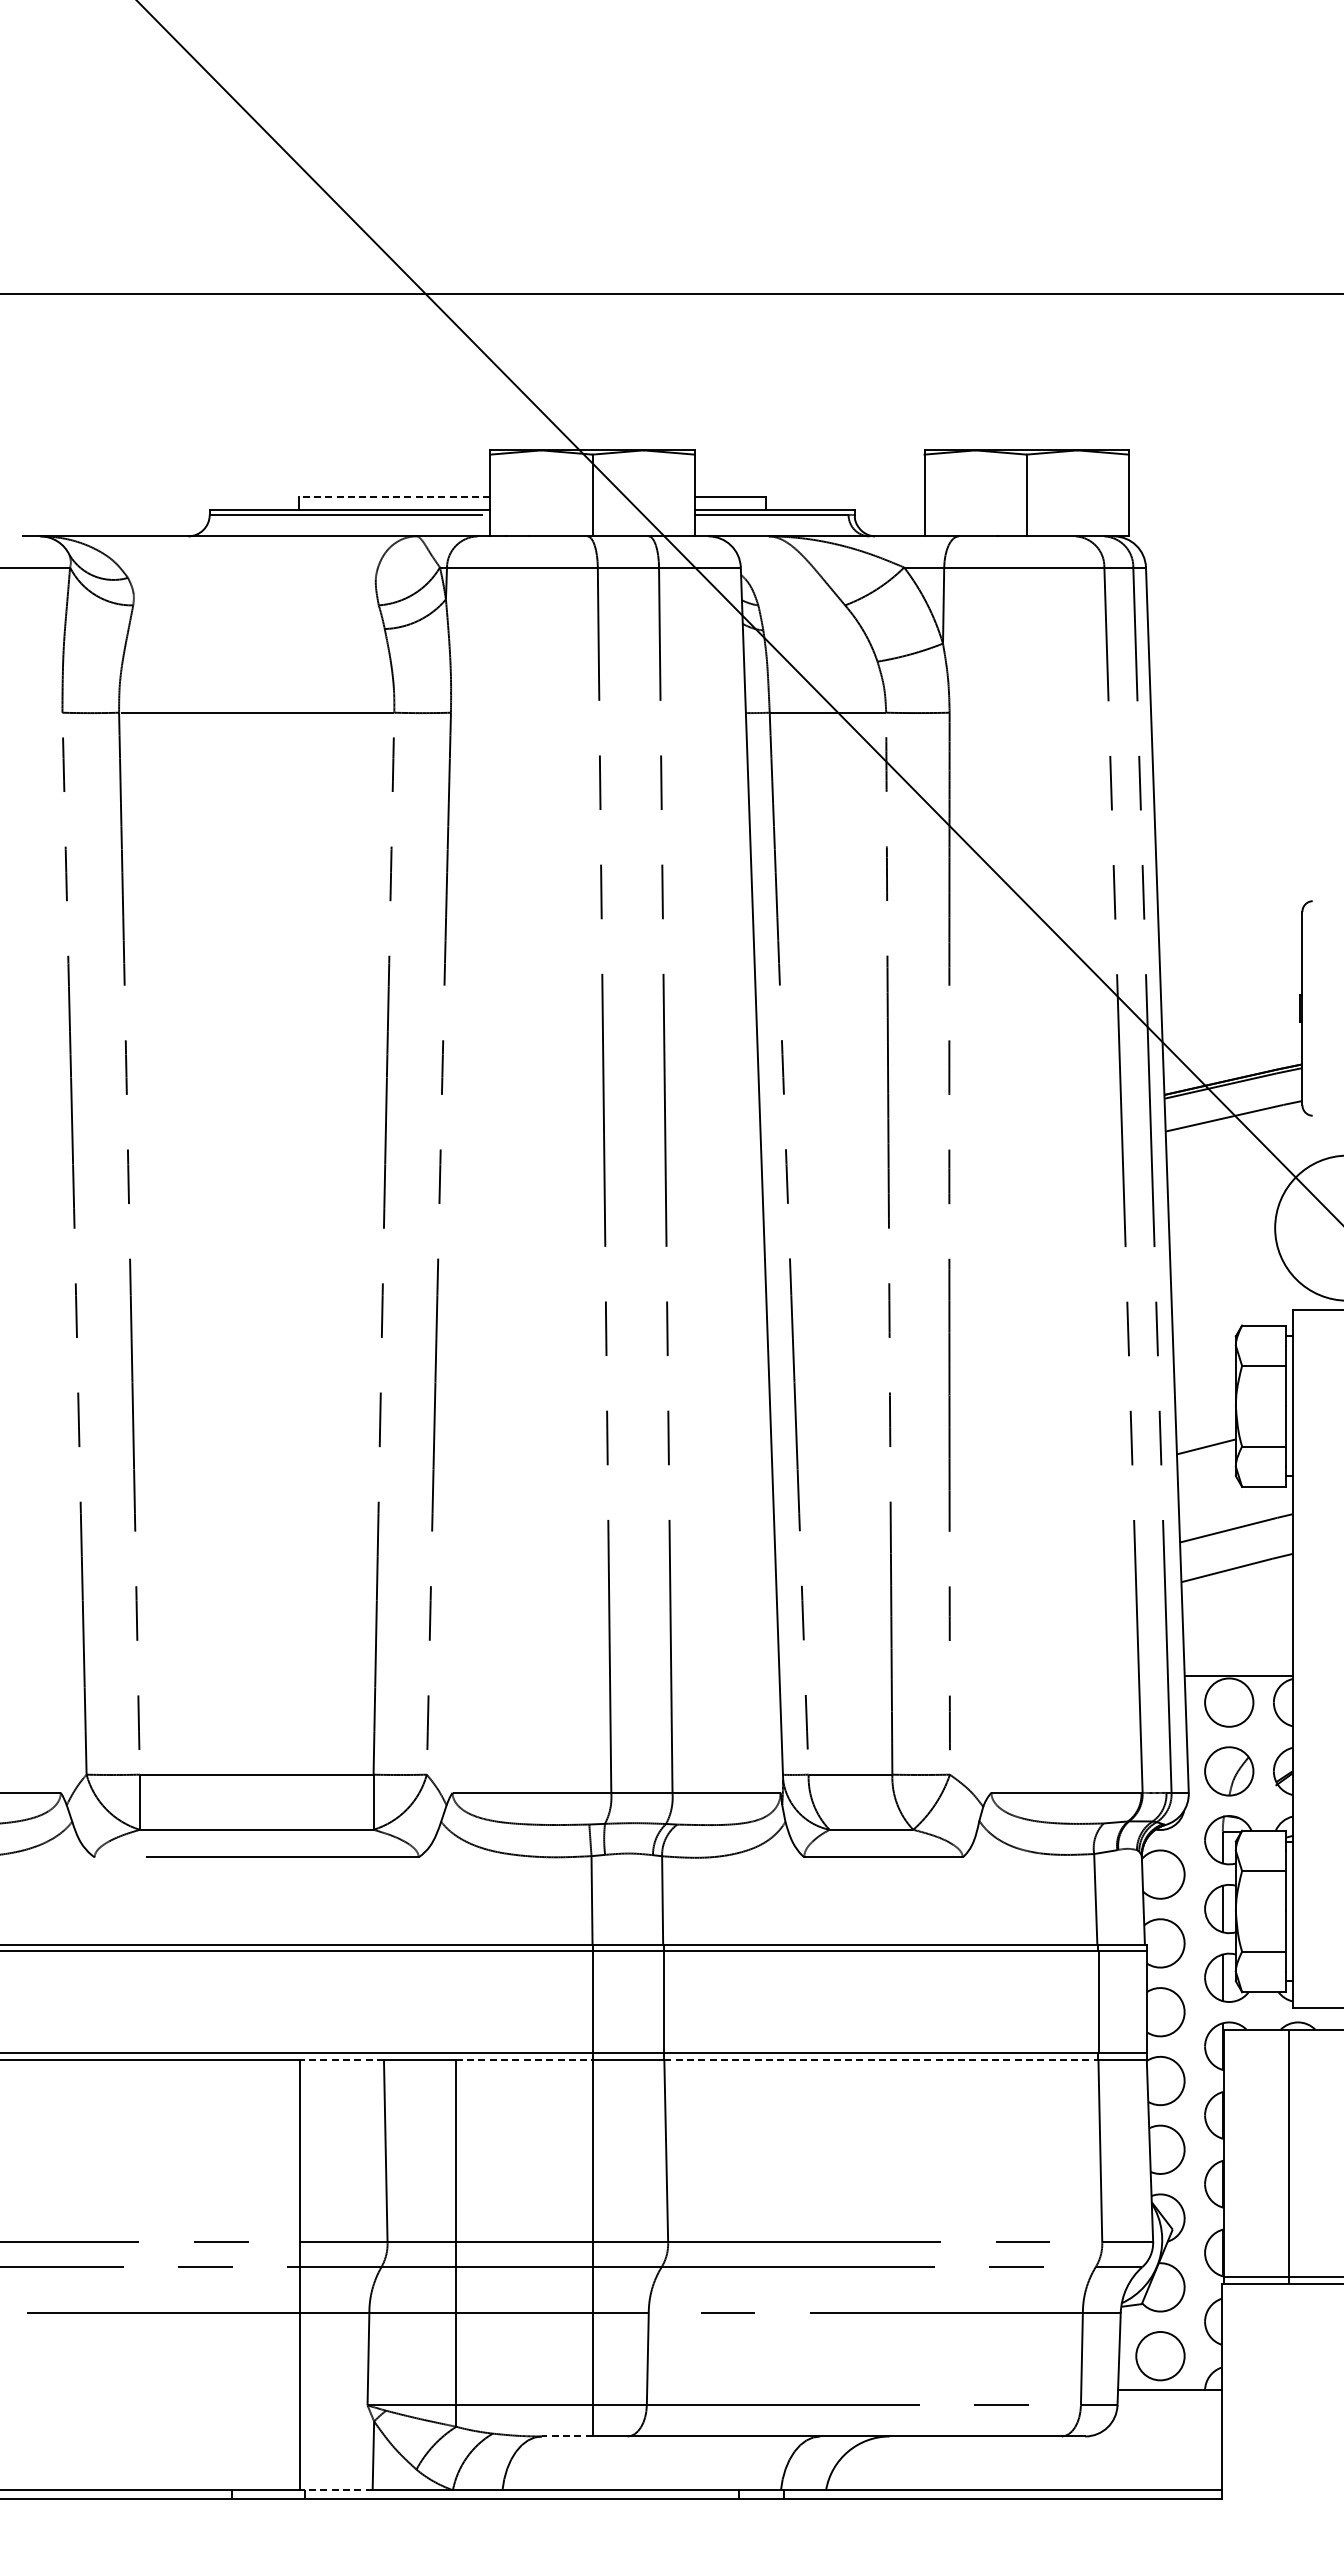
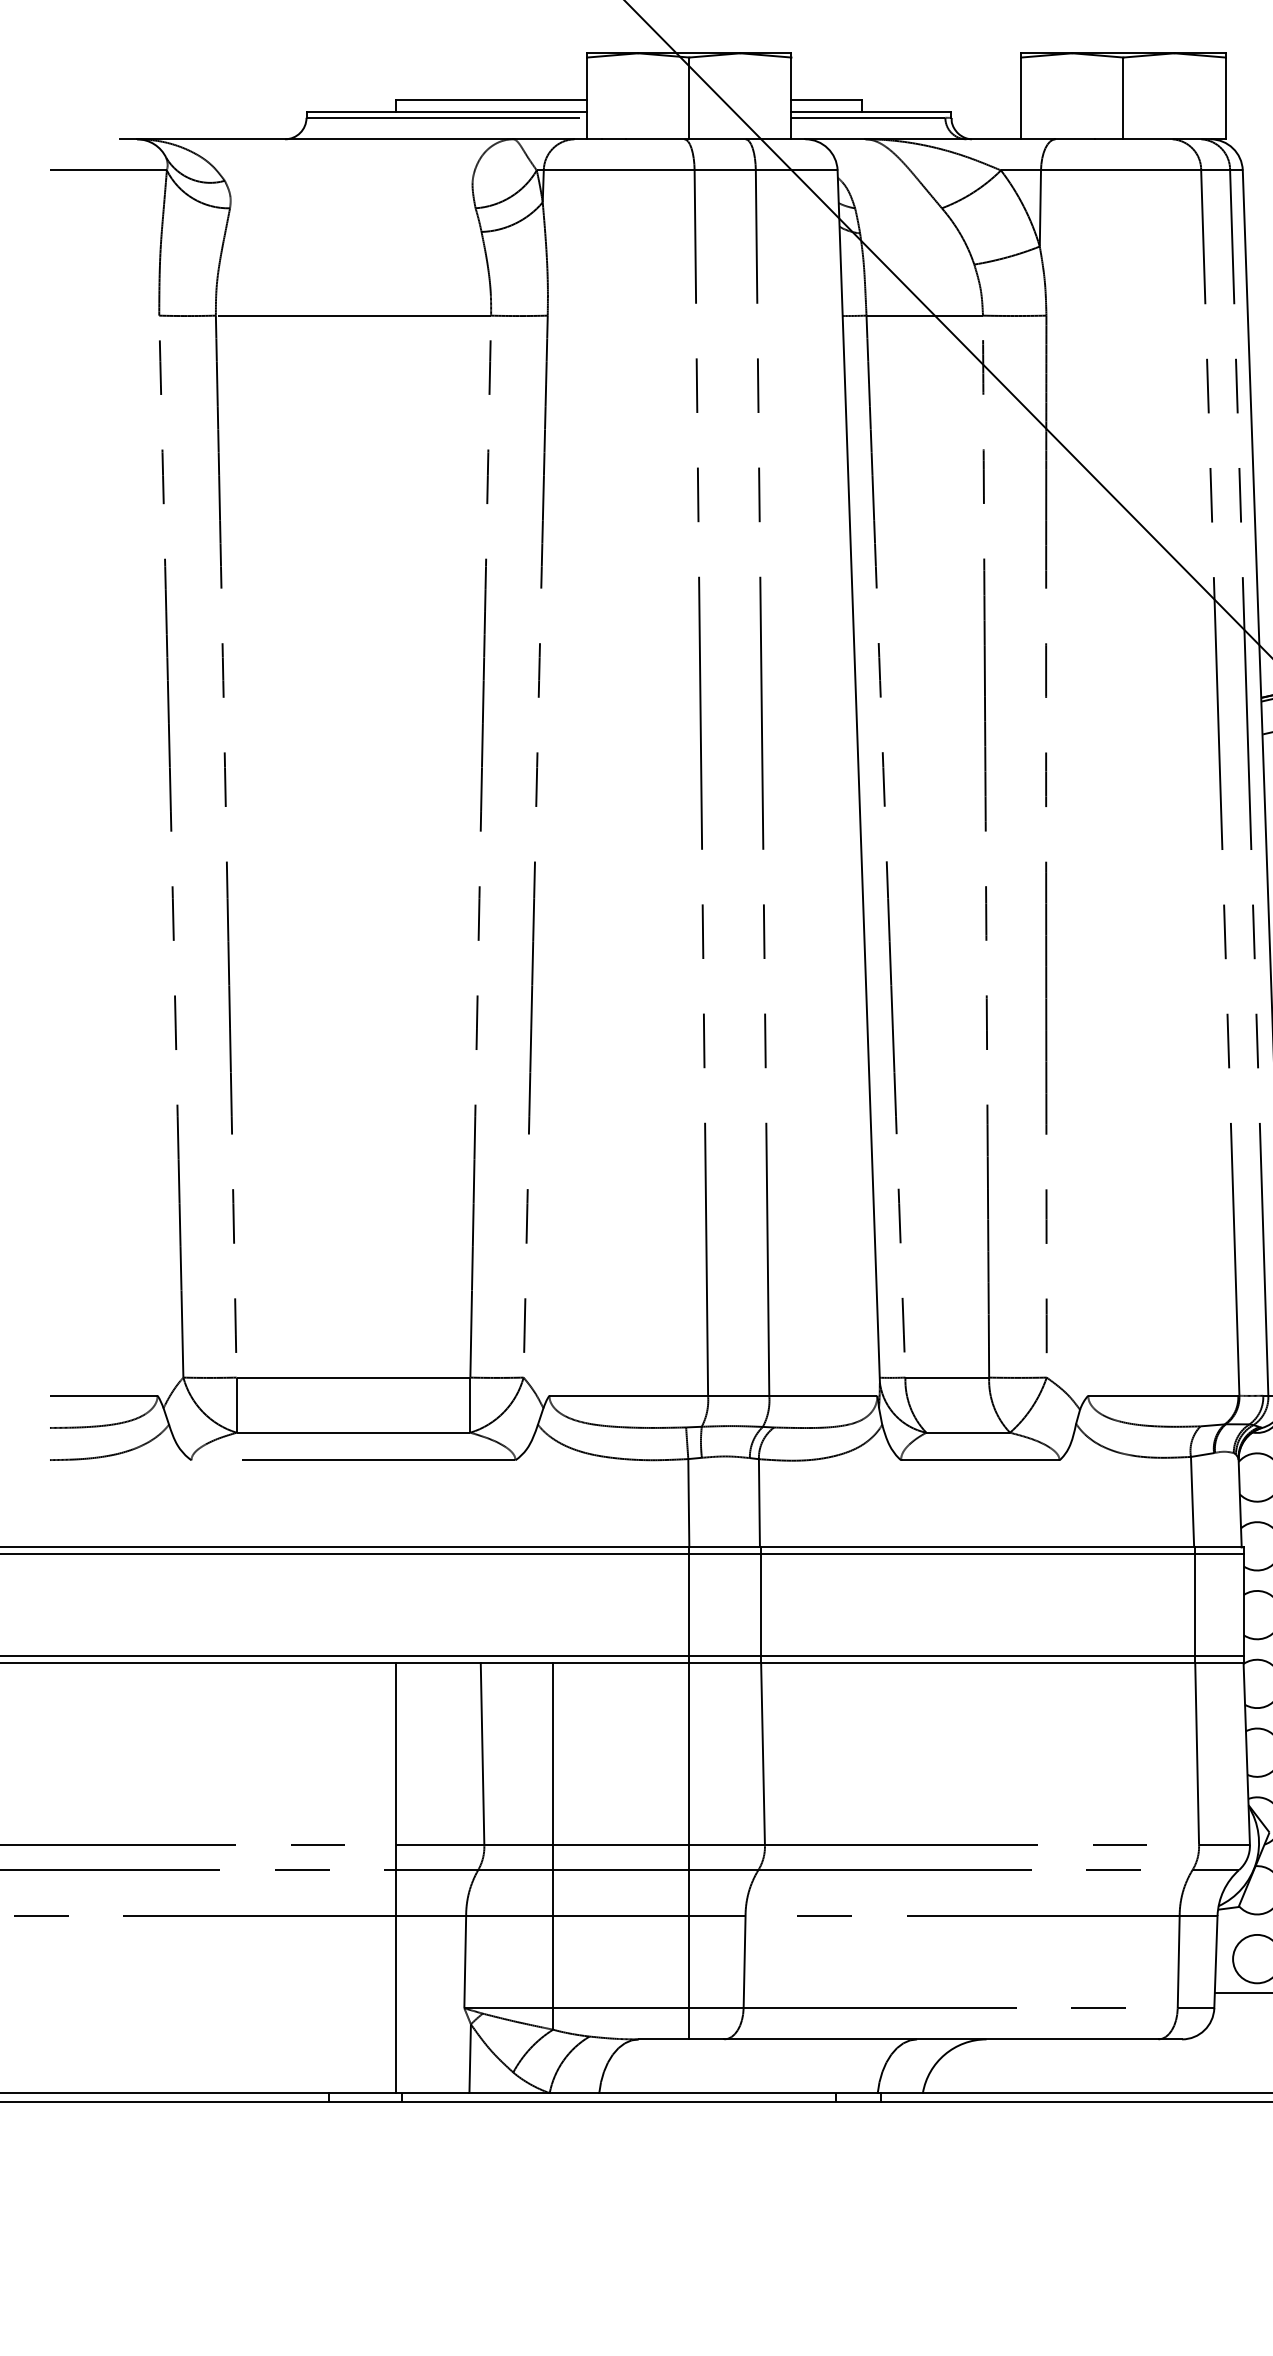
line: (394, 496) -> (491, 99), dashed -> solid
line: (341, 2060) -> (438, 1663), dashed -> solid
line: (524, 2060) -> (621, 1663), dashed -> solid
line: (881, 2060) -> (978, 1663), dashed -> solid
line: (566, 2436) -> (663, 2039), dashed -> solid
line: (336, 2490) -> (433, 2093), dashed -> solid

